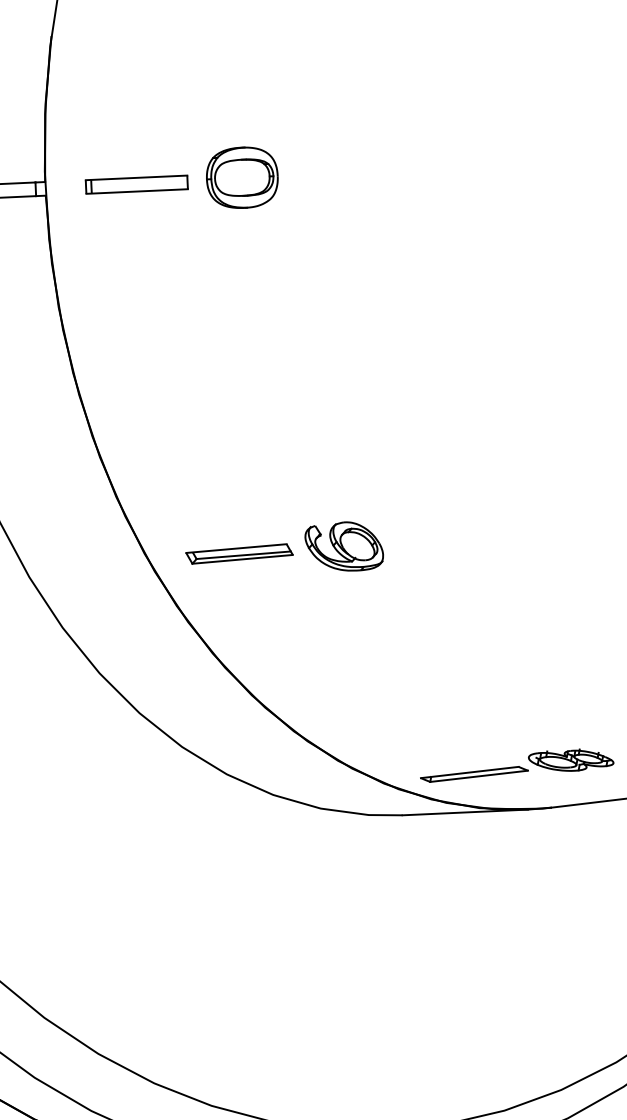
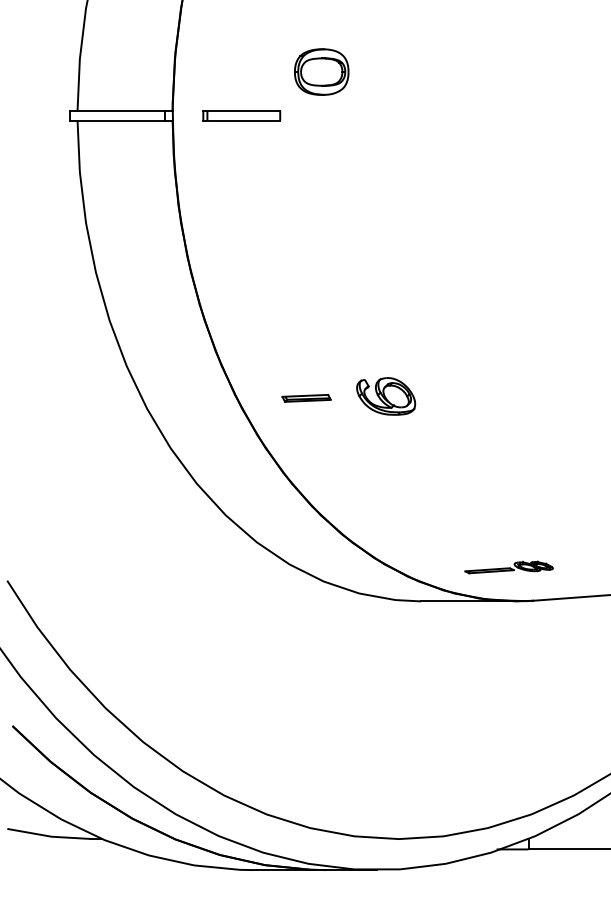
part: (242, 177) -> (321, 71), moved
part: (239, 554) -> (306, 398), size x0.6
part: (516, 765) -> (508, 567), size x0.6

